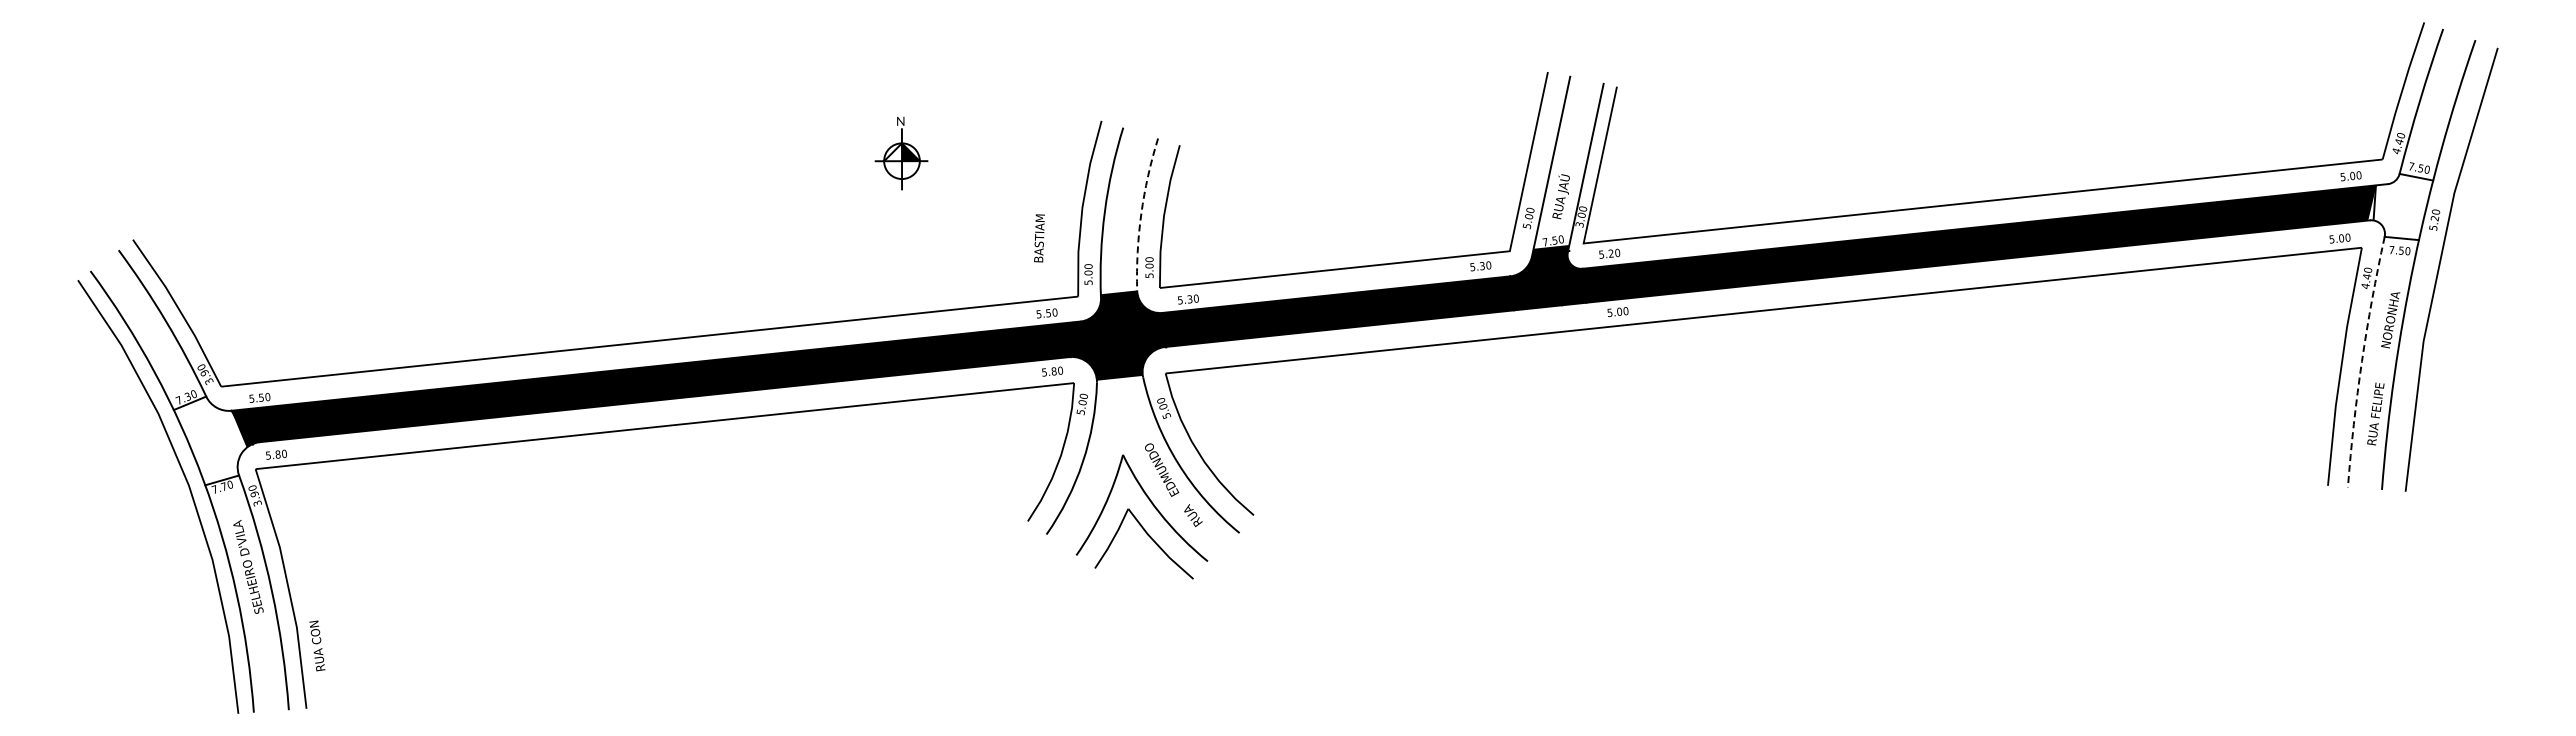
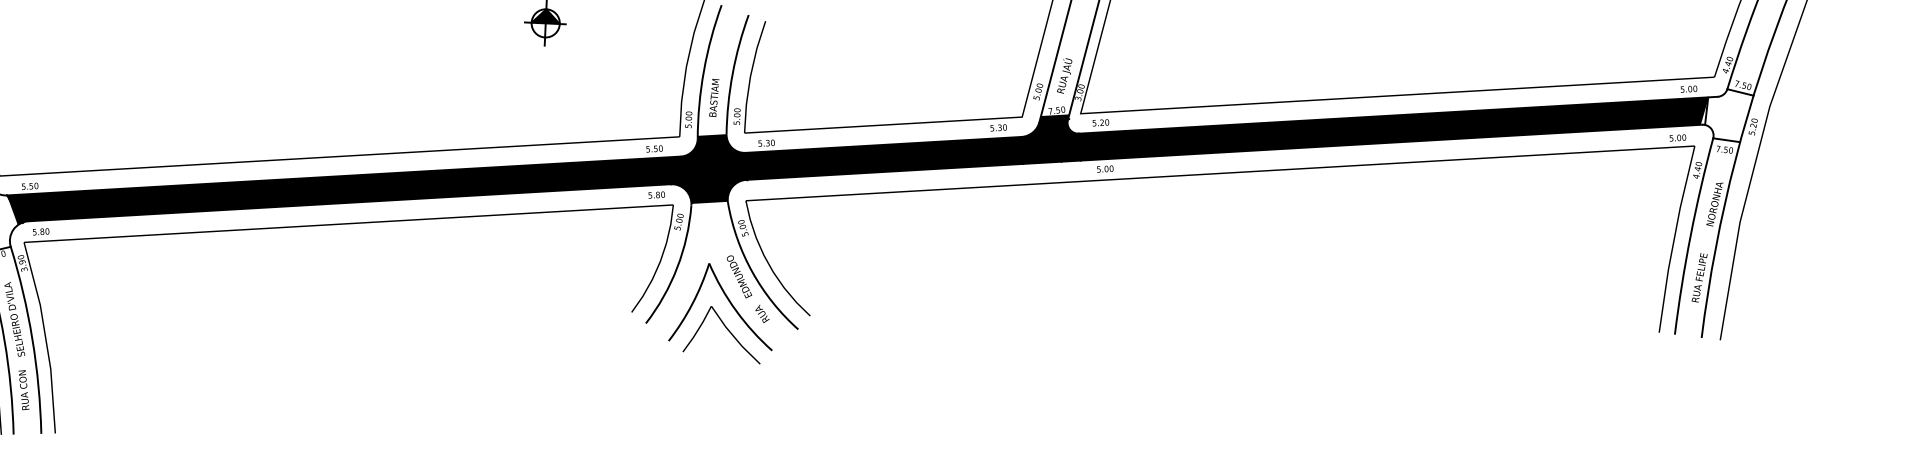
fill: (893, 152) -> (539, 16), added
arc: (1141, 213) -> (732, 73), dashed -> solid
text: (1039, 238) -> (714, 98), moved
arc: (2361, 361) -> (1690, 235), dashed -> solid
text: (317, 645) -> (24, 389), moved

